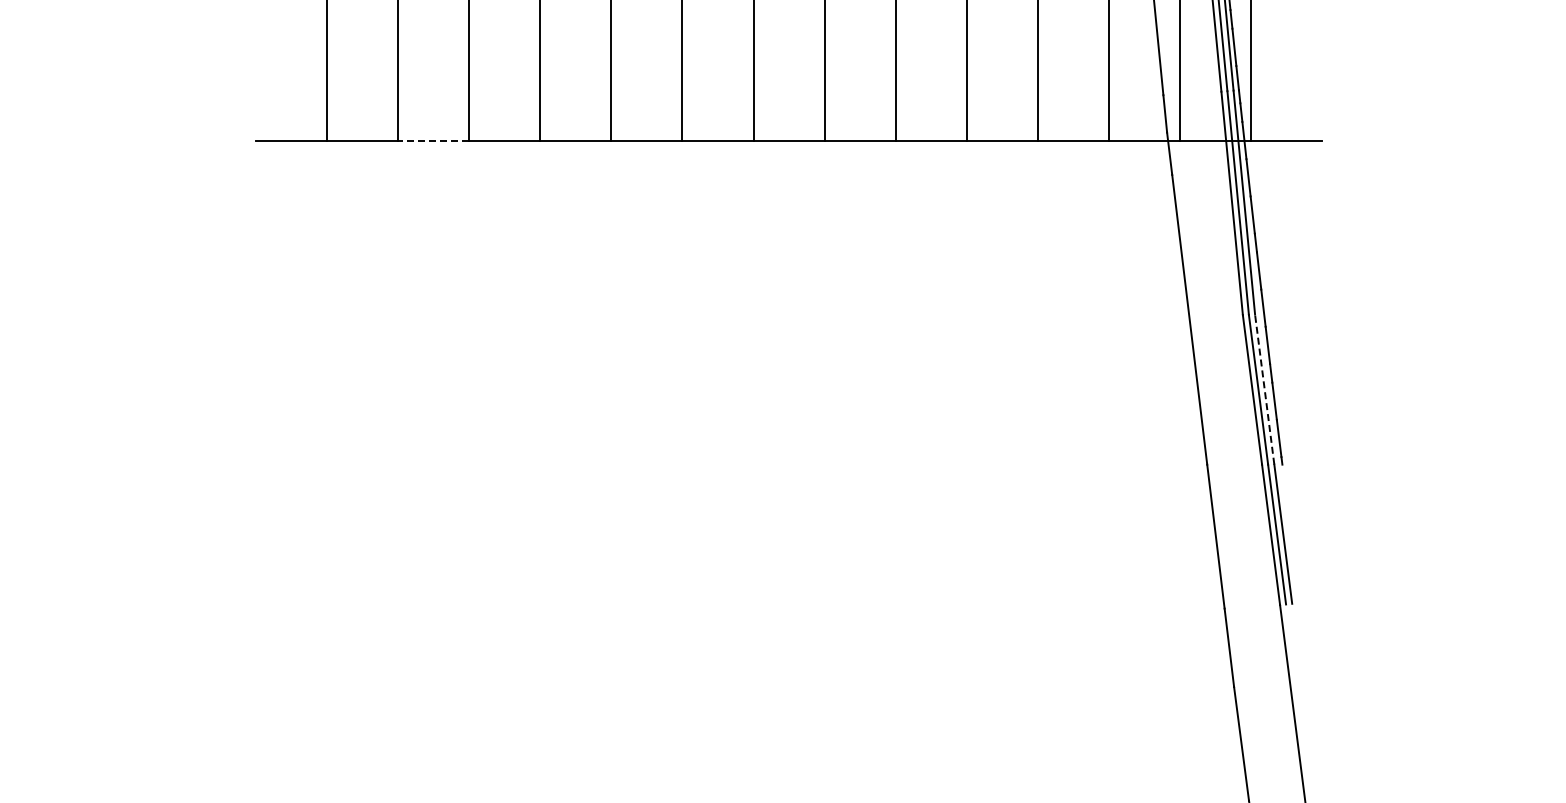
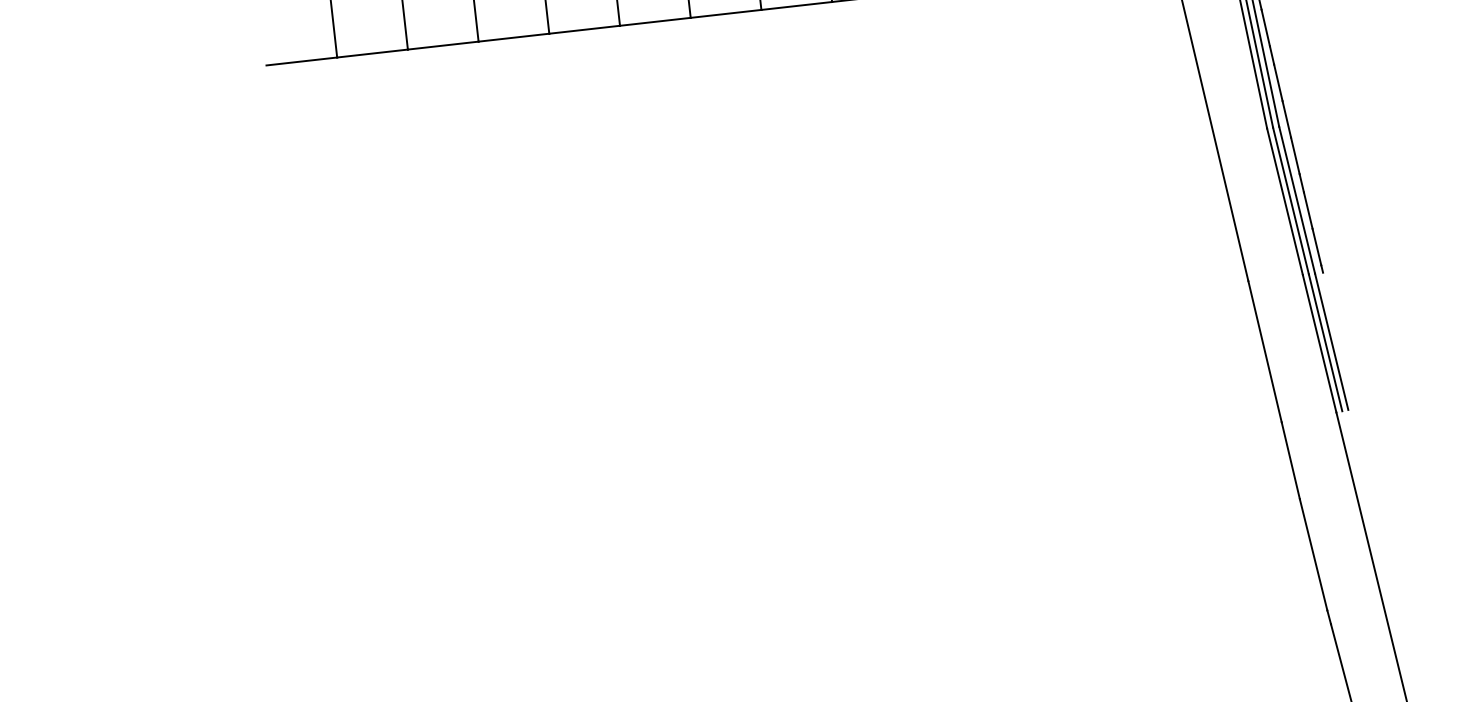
line: (433, 140) -> (443, 45), dashed -> solid
line: (1264, 389) -> (1296, 200), dashed -> solid

